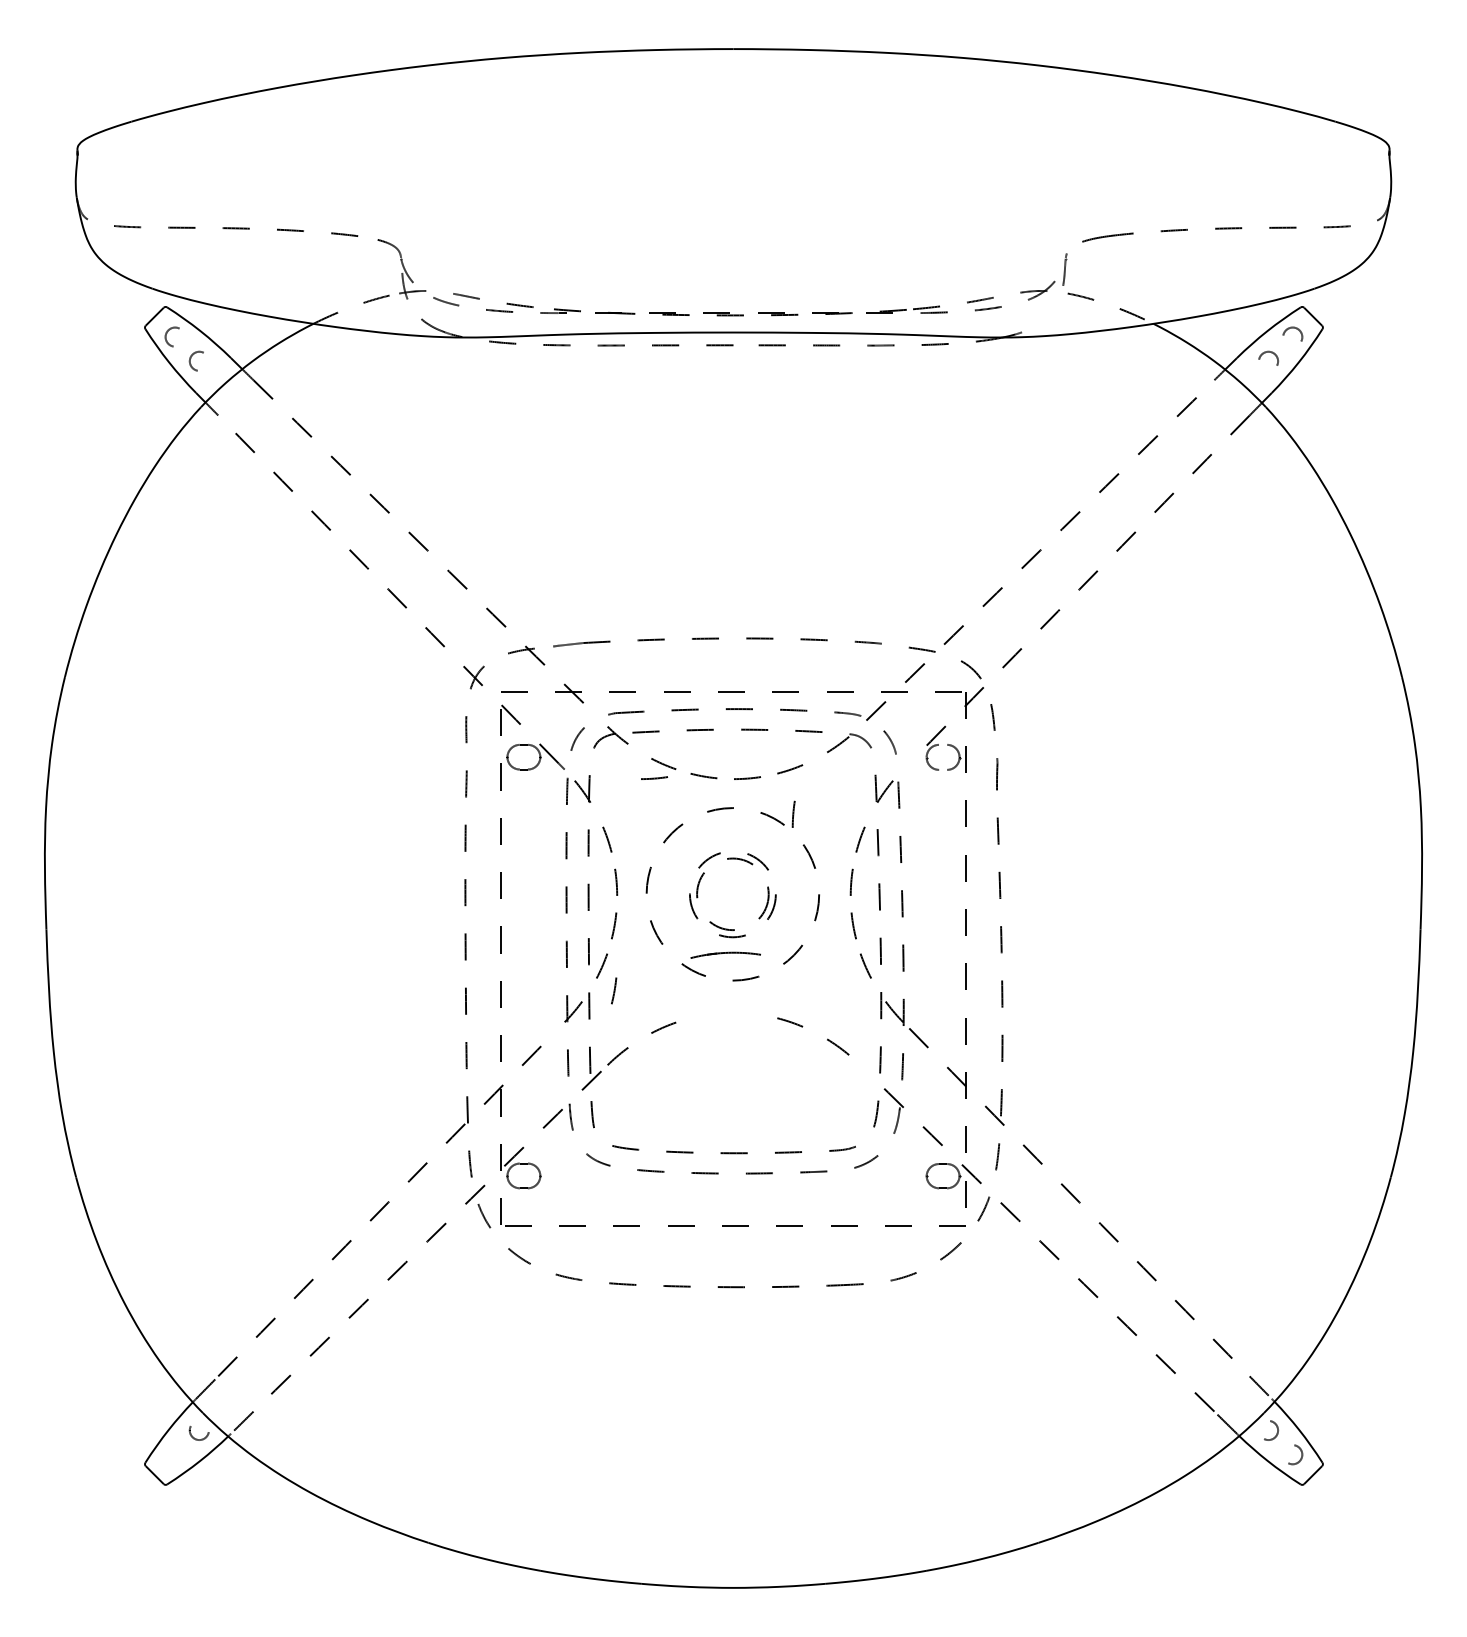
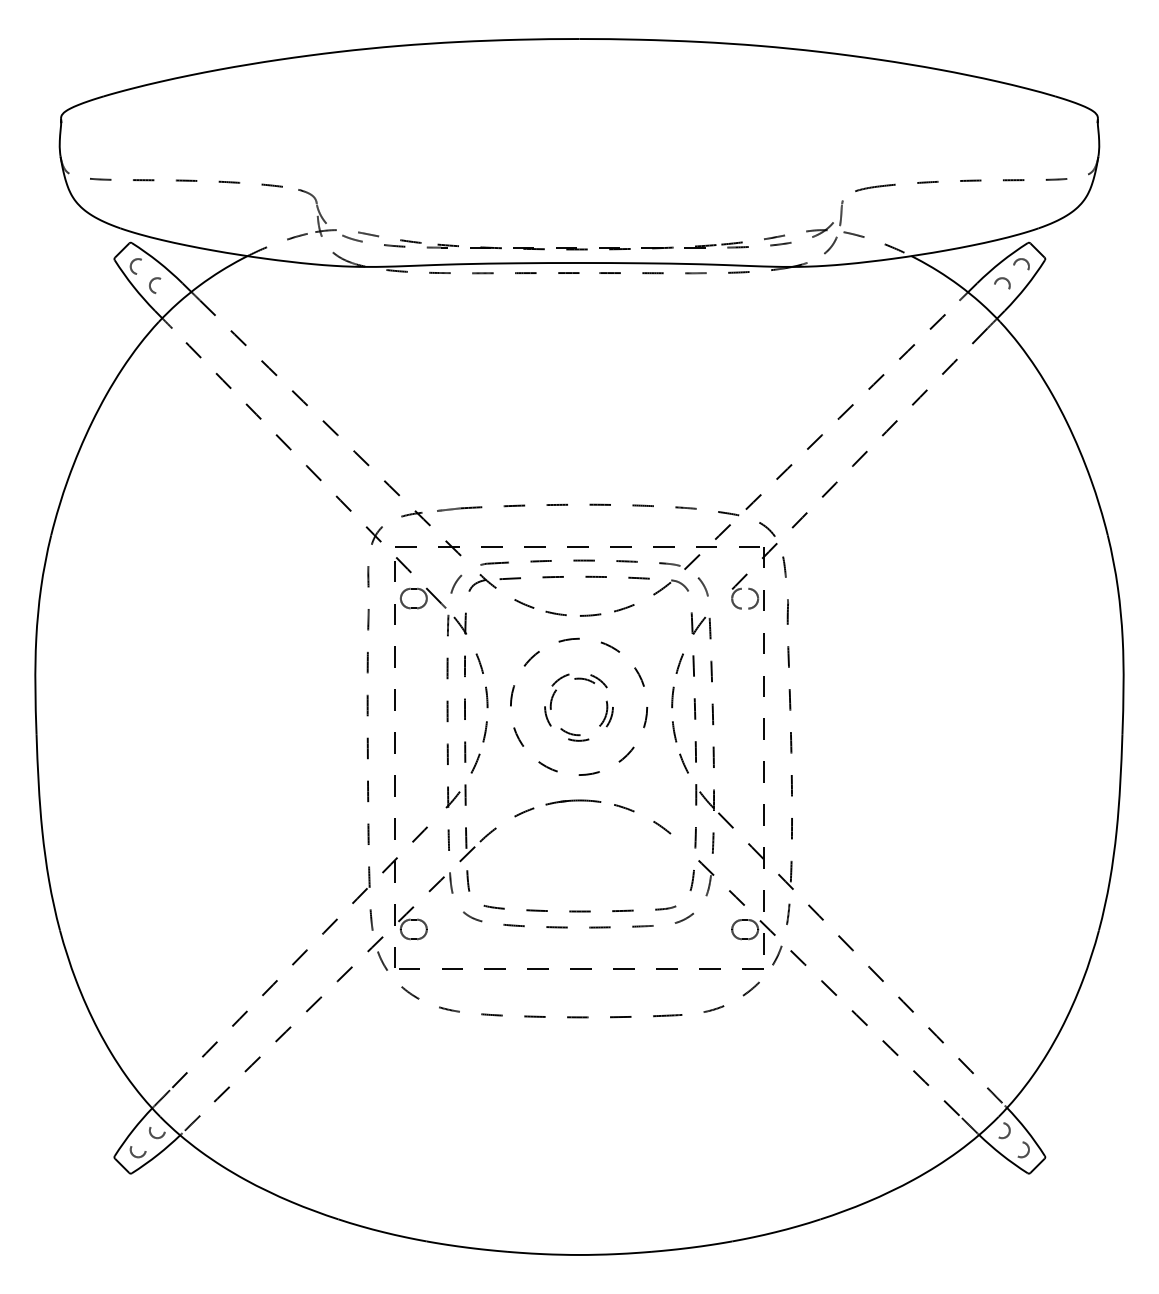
curve: (1052, 310) -> (831, 245), added
line: (654, 777) -> (517, 614), removed
line: (793, 813) -> (626, 643), removed
part: (725, 954) -> (573, 801), moved
line: (614, 990) -> (485, 782), removed
part: (174, 1457) -> (137, 1151), added

